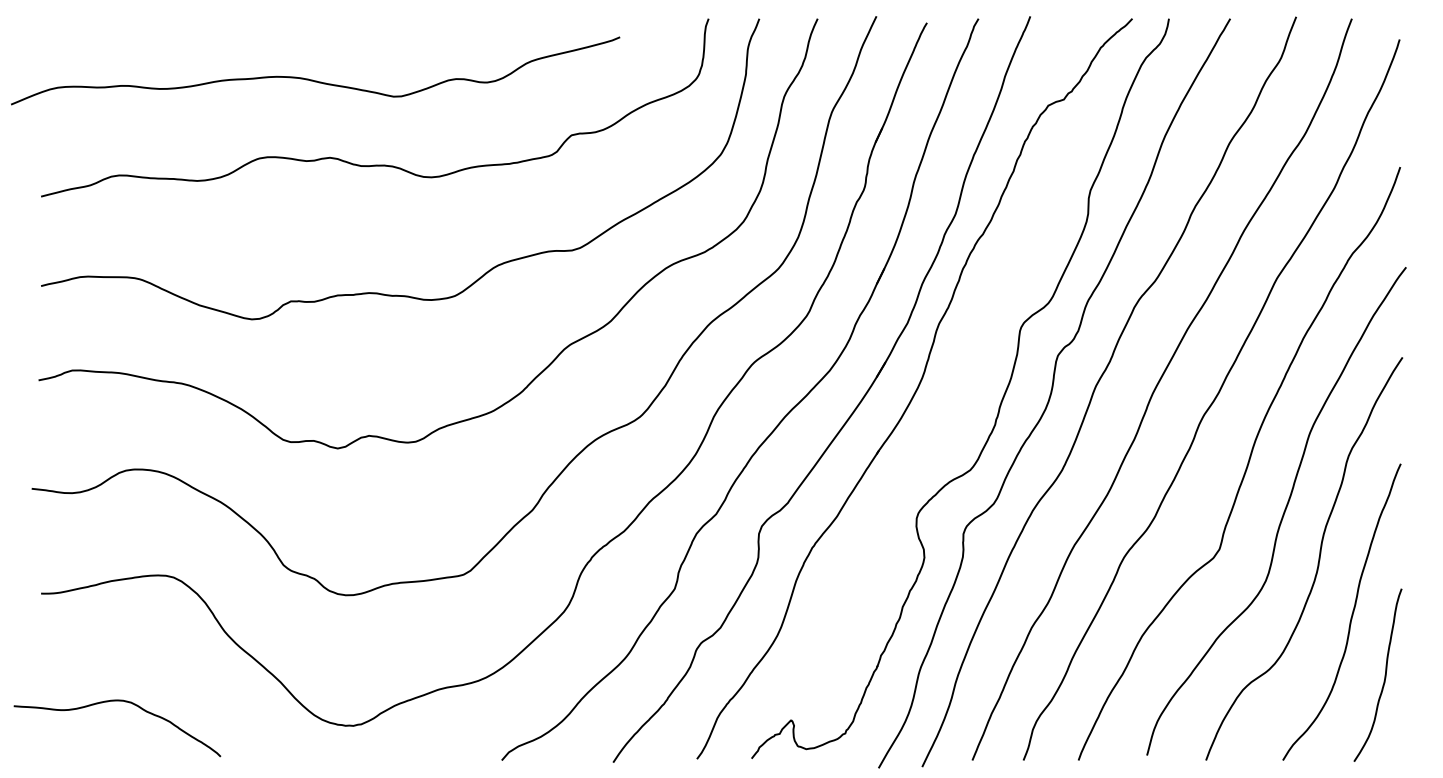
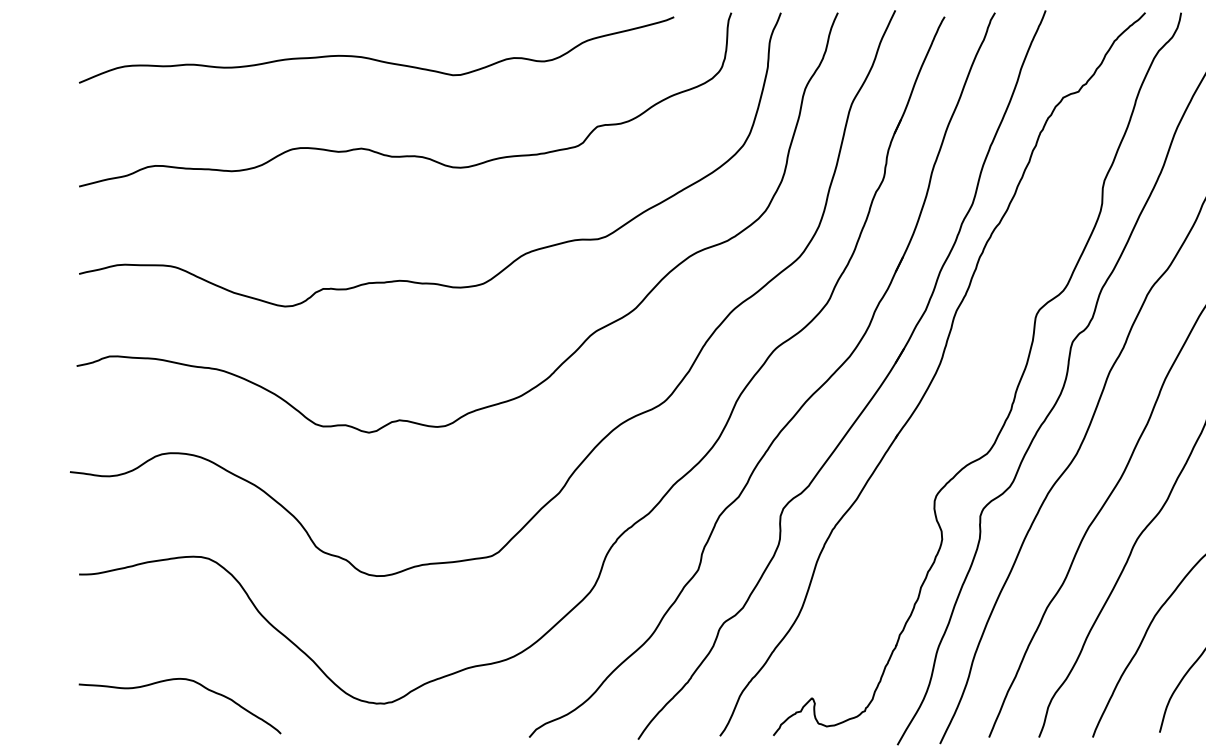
curve: (312, 79) -> (373, 58), moved
curve: (117, 701) -> (180, 679), moved

